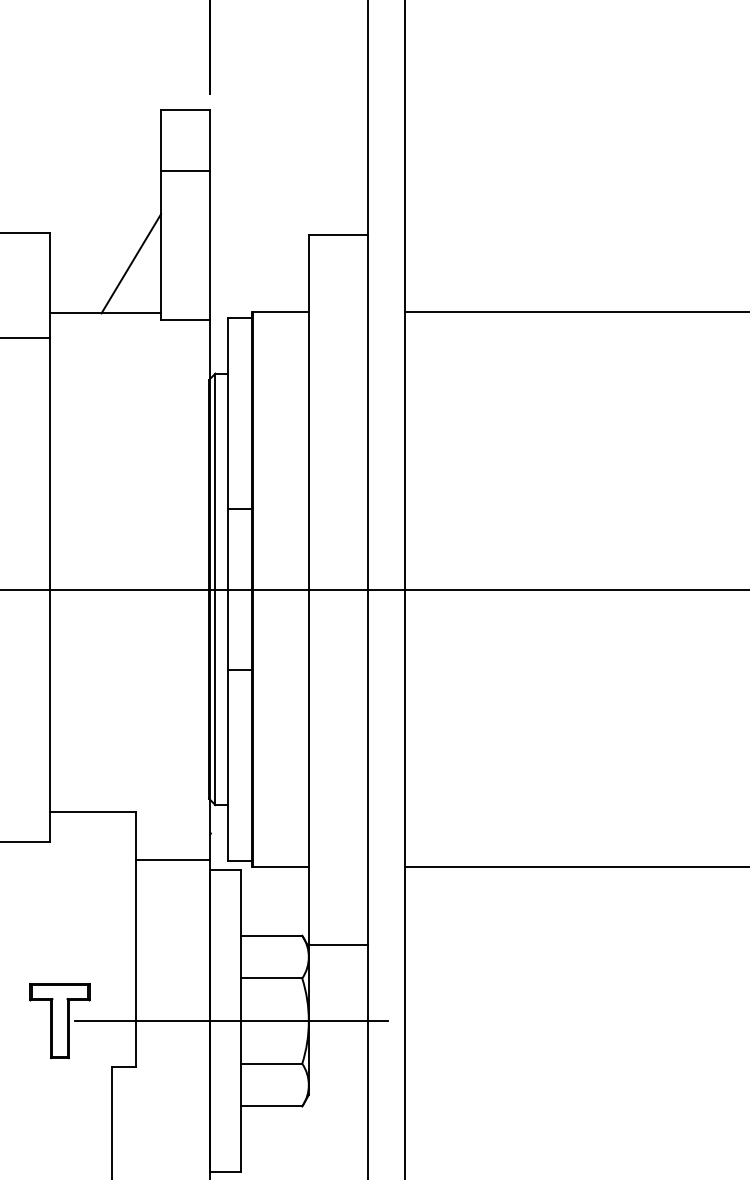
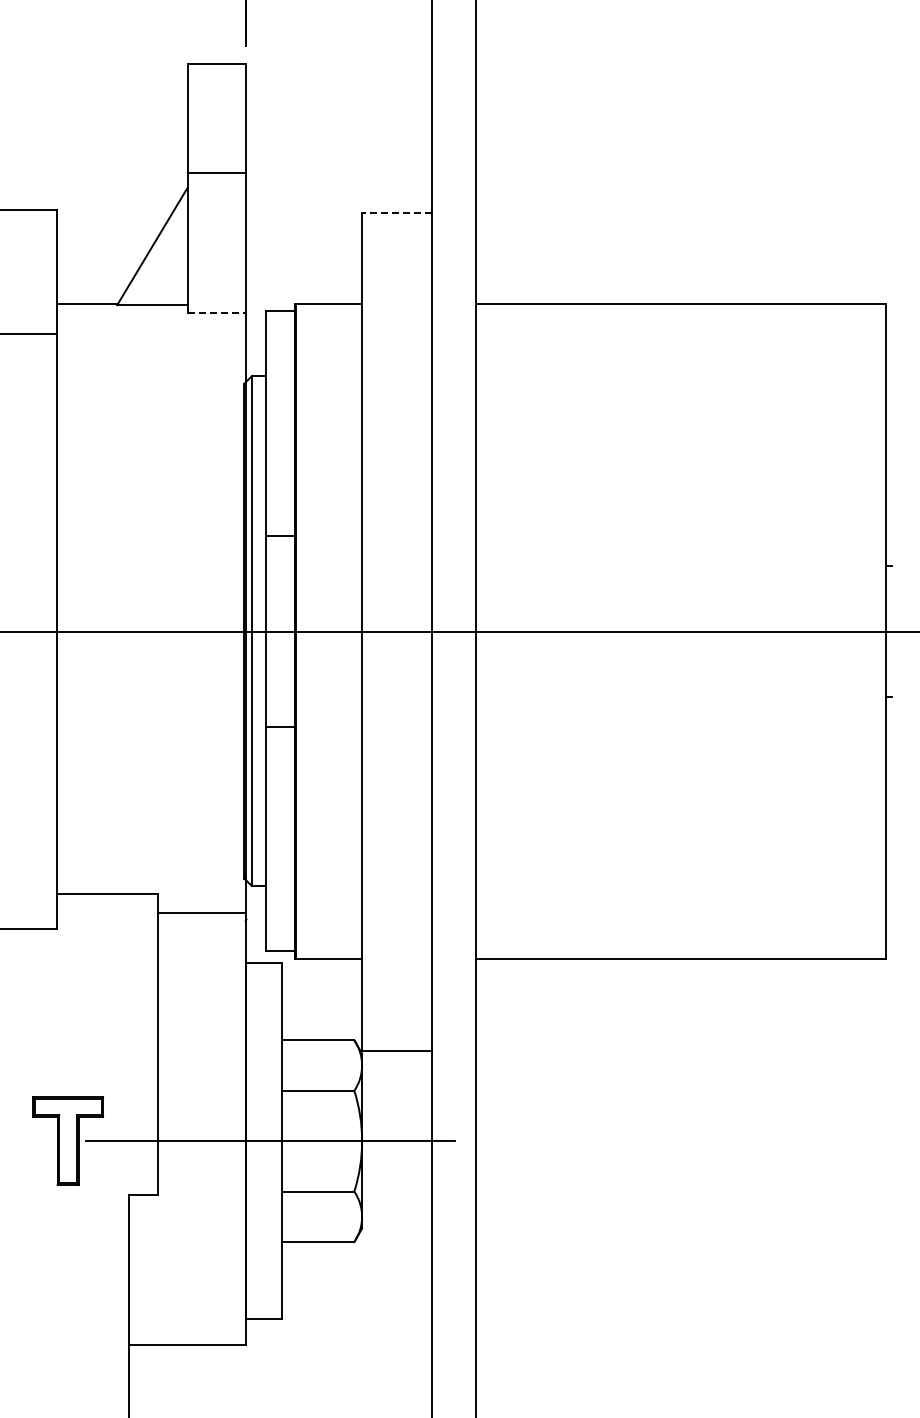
line: (185, 171) -> (216, 173), moved
line: (338, 234) -> (397, 212), solid -> dashed
line: (186, 319) -> (217, 312), solid -> dashed
line: (172, 860) -> (201, 913), moved

